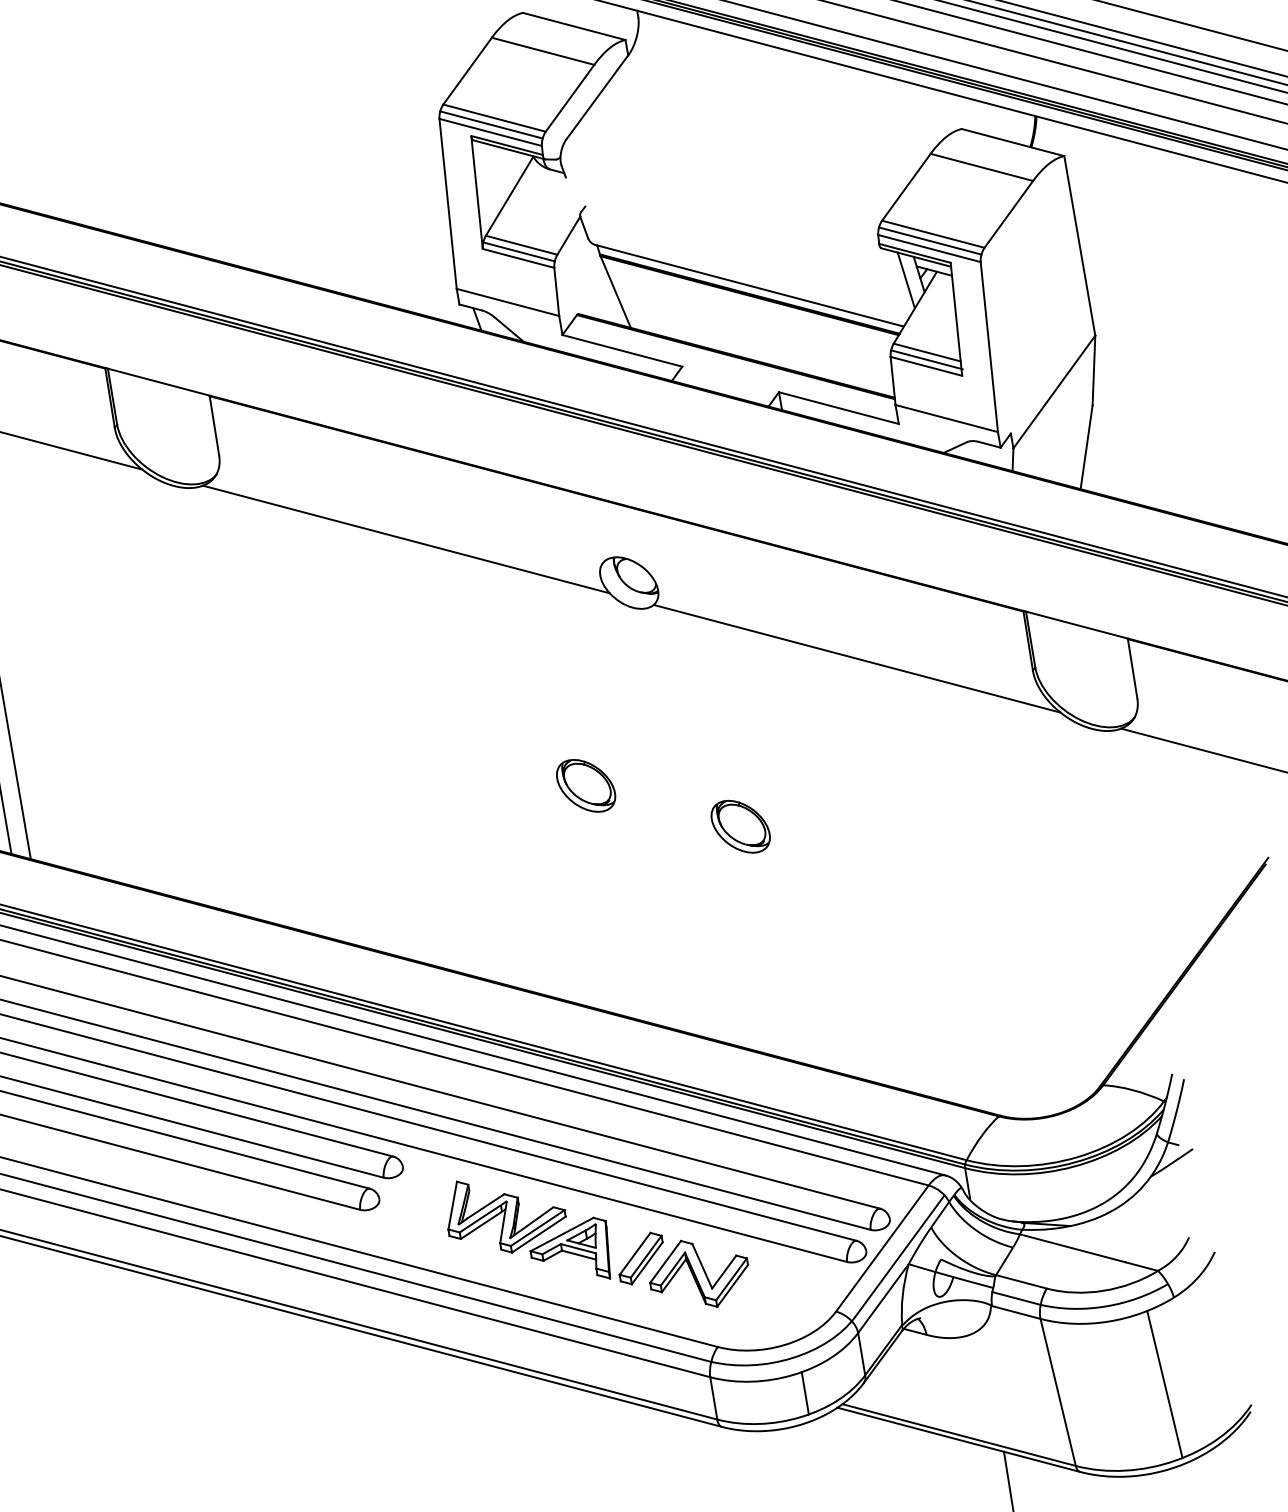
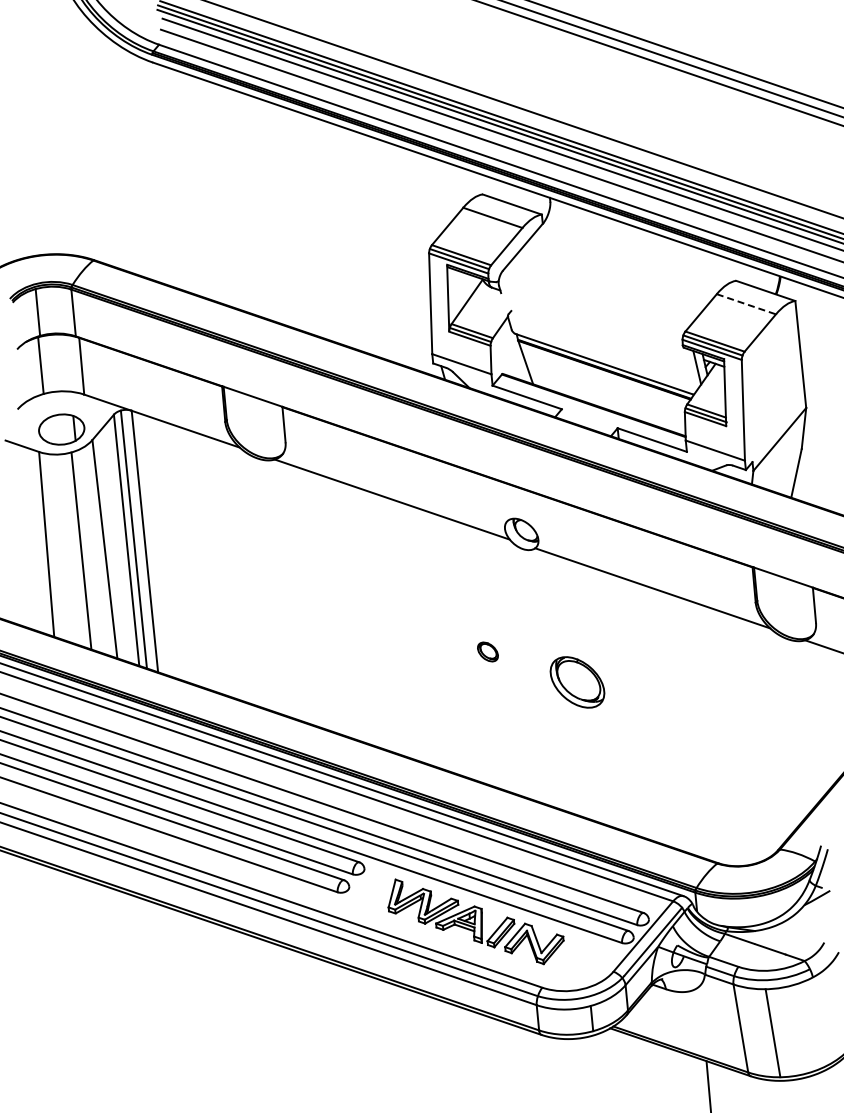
line: (982, 167) -> (746, 304), solid -> dashed
part: (585, 785) -> (487, 651), size x0.6
part: (739, 826) -> (576, 682), size x1.6
line: (1164, 1385) -> (772, 1033), moved

